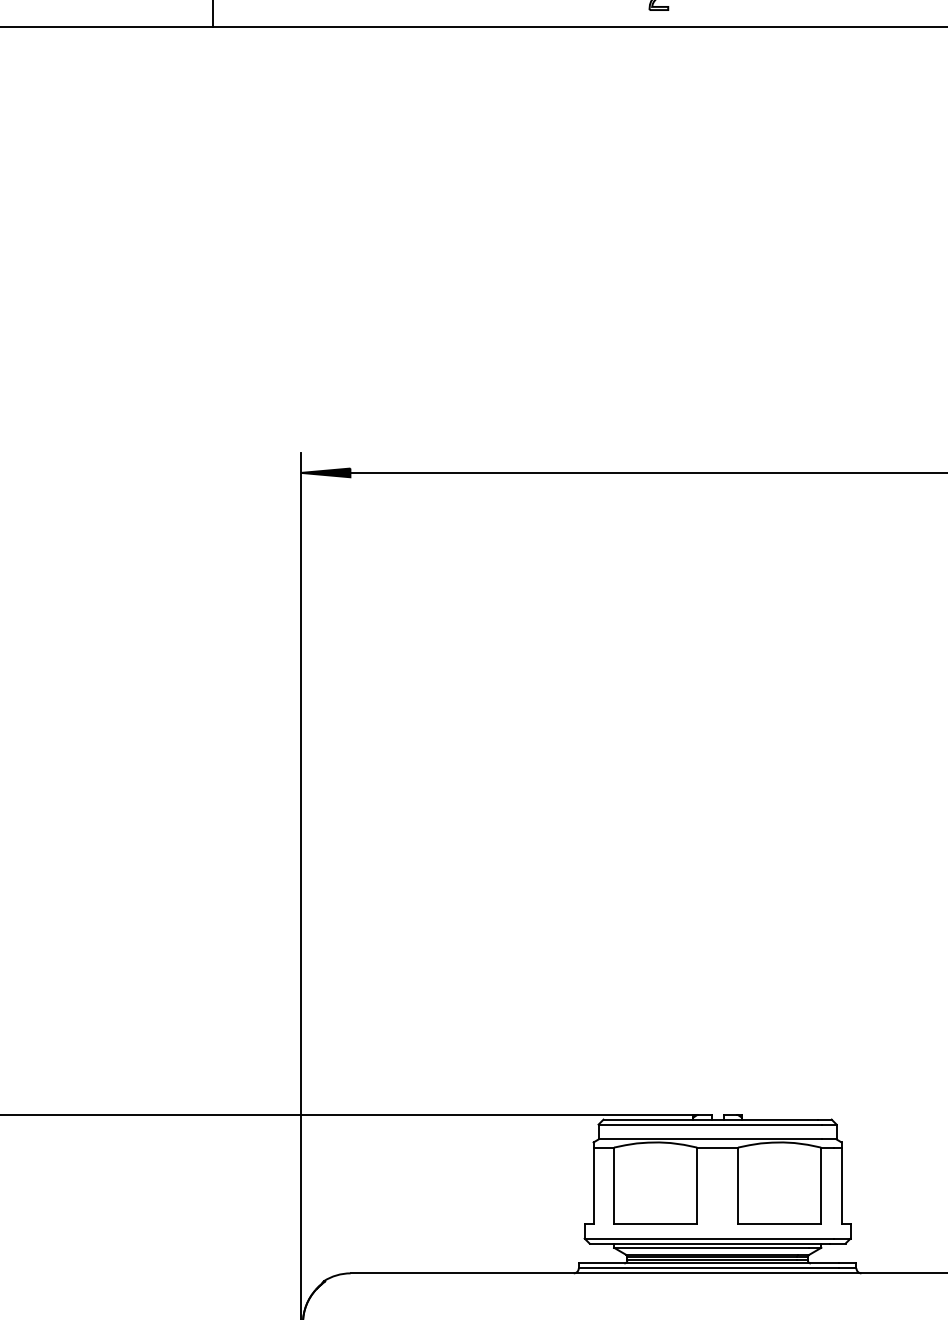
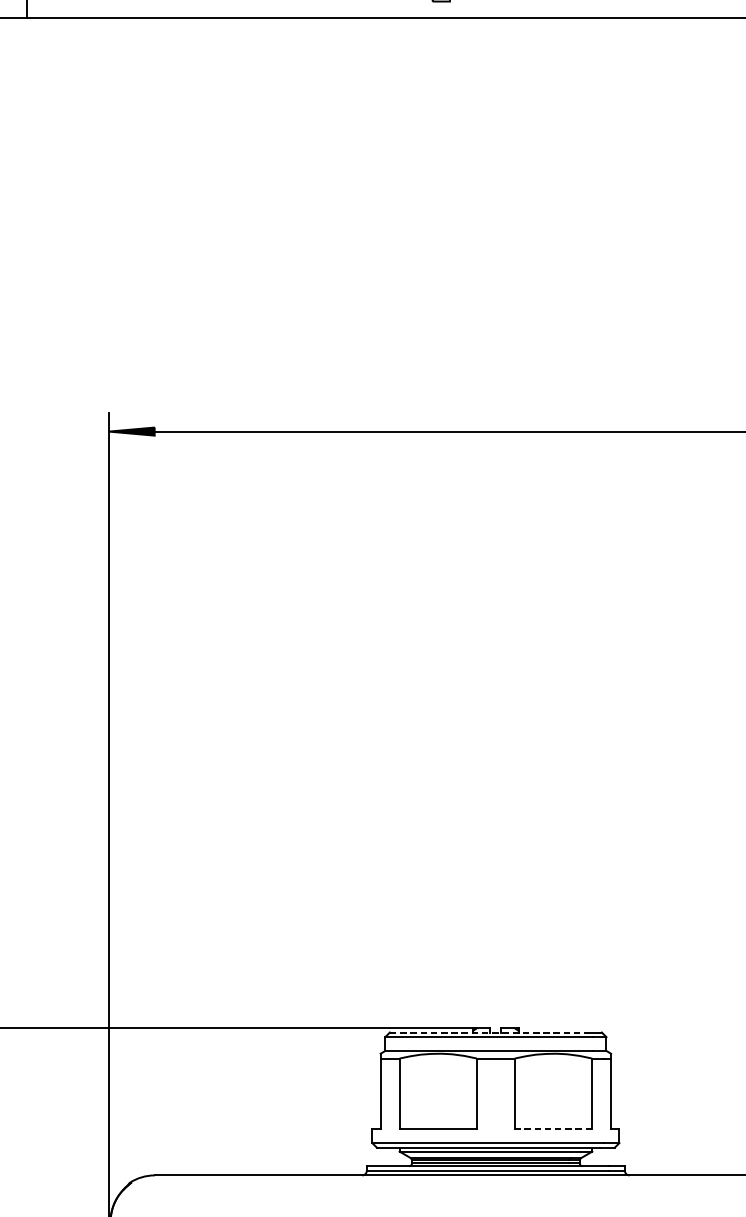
line: (711, 1119) -> (490, 1032), solid -> dashed
line: (779, 1223) -> (553, 1129), solid -> dashed

